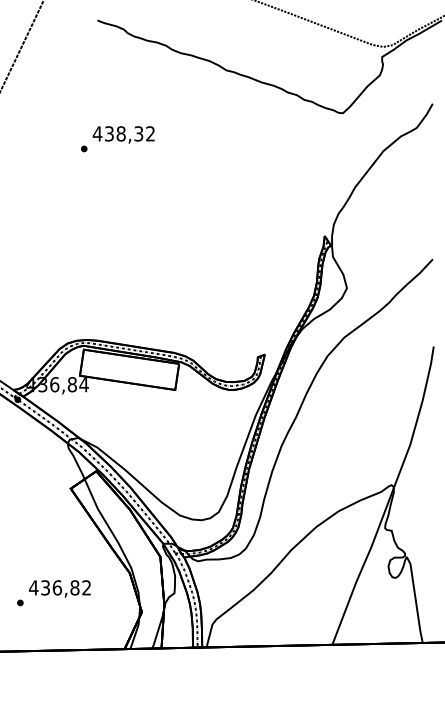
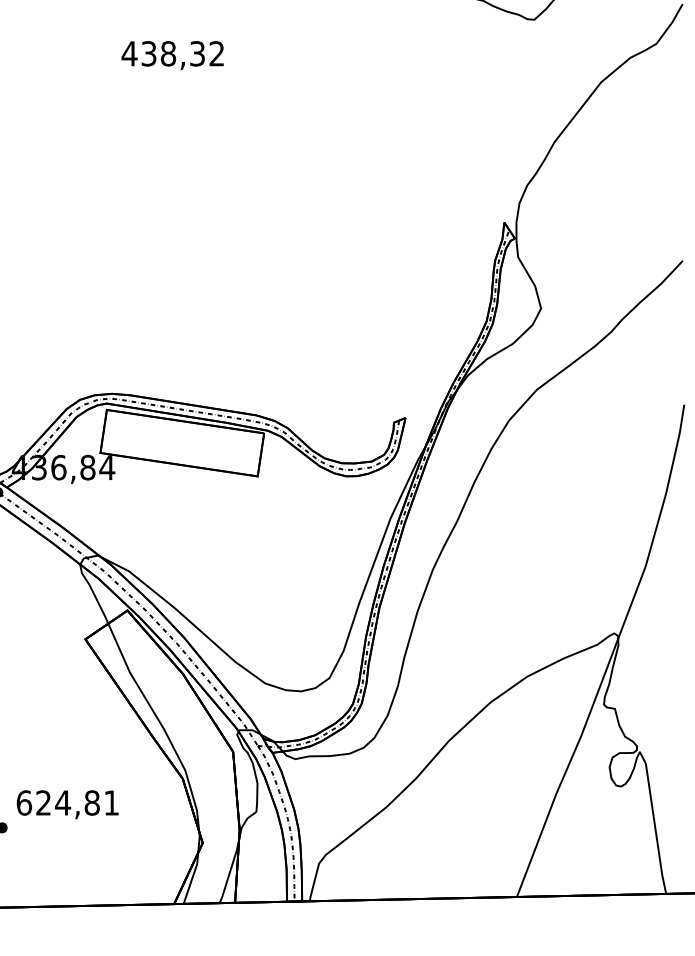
part: (84, 148) -> (107, 77), removed
text: (59, 587) -> (66, 802), 436,82 -> 624,81

